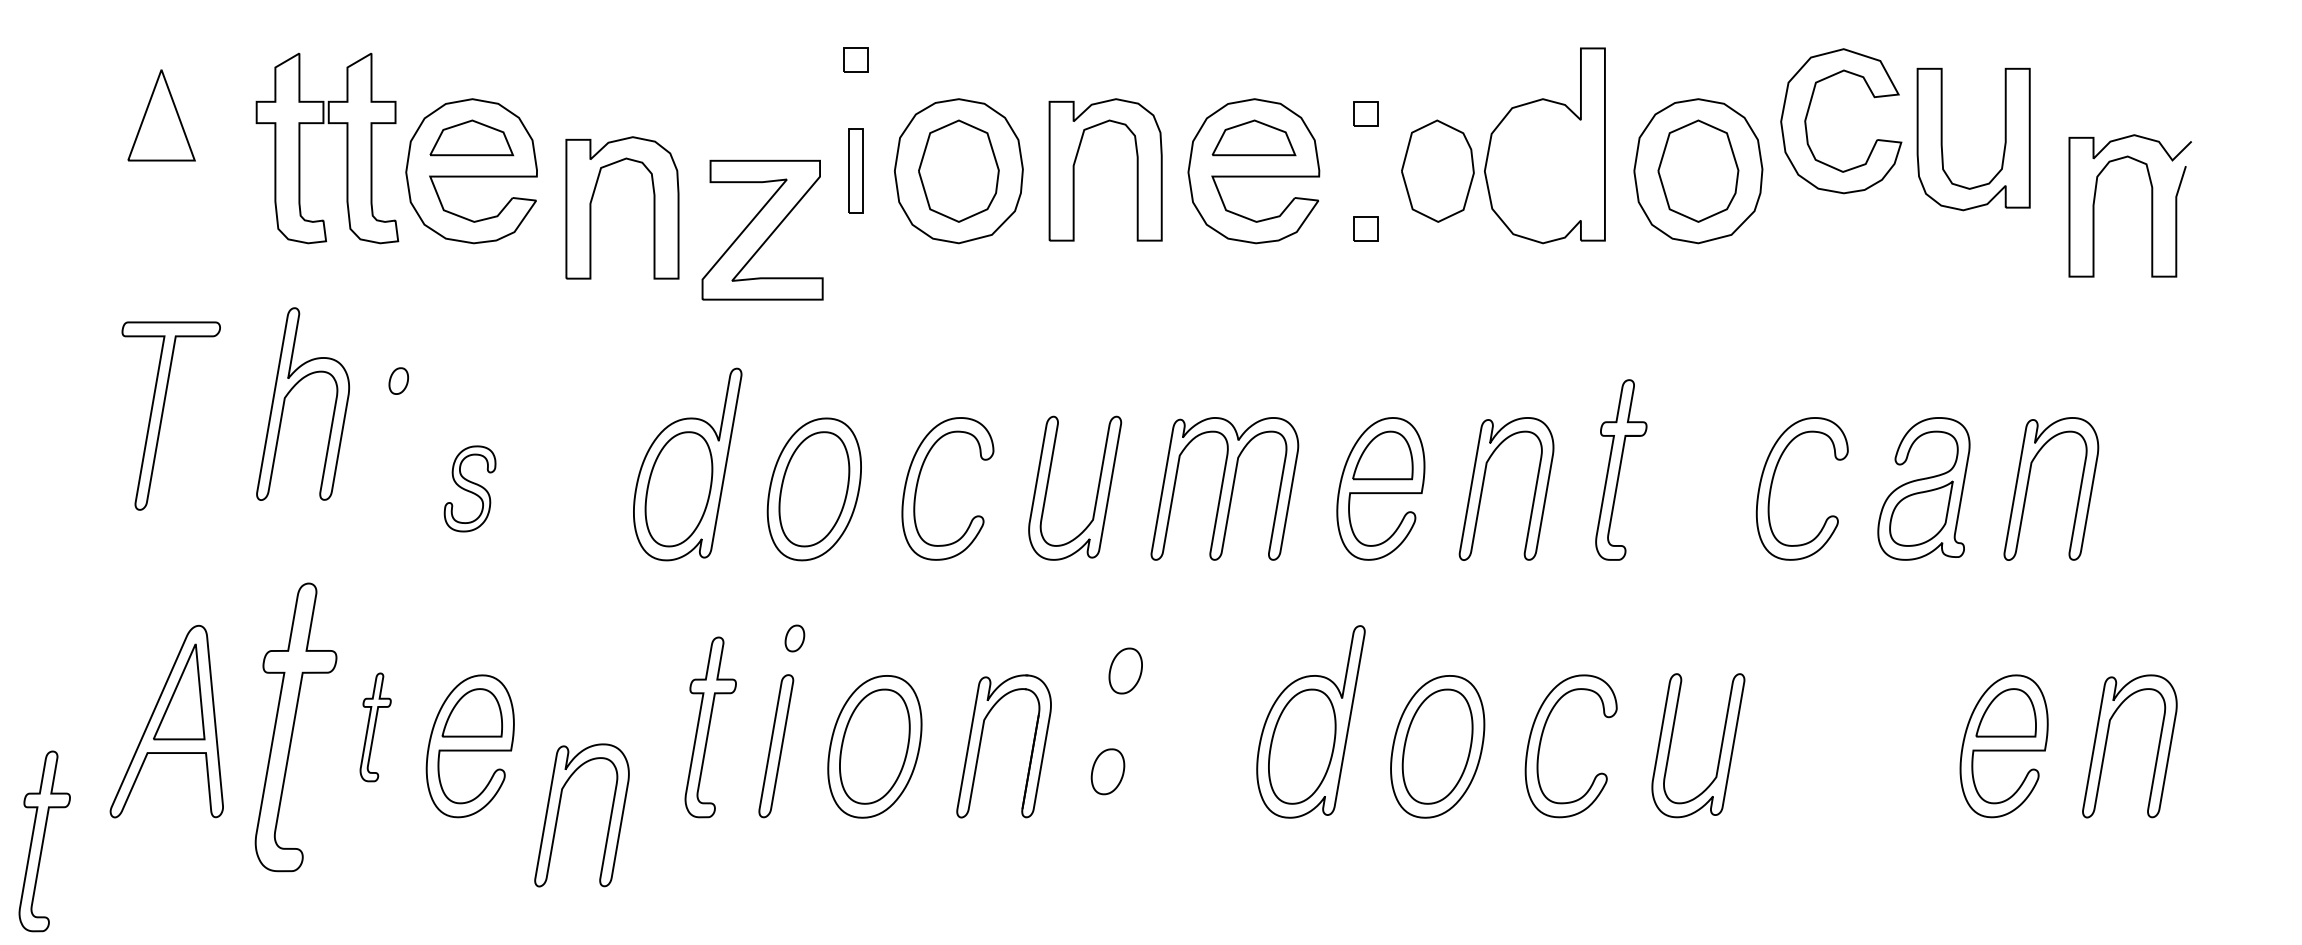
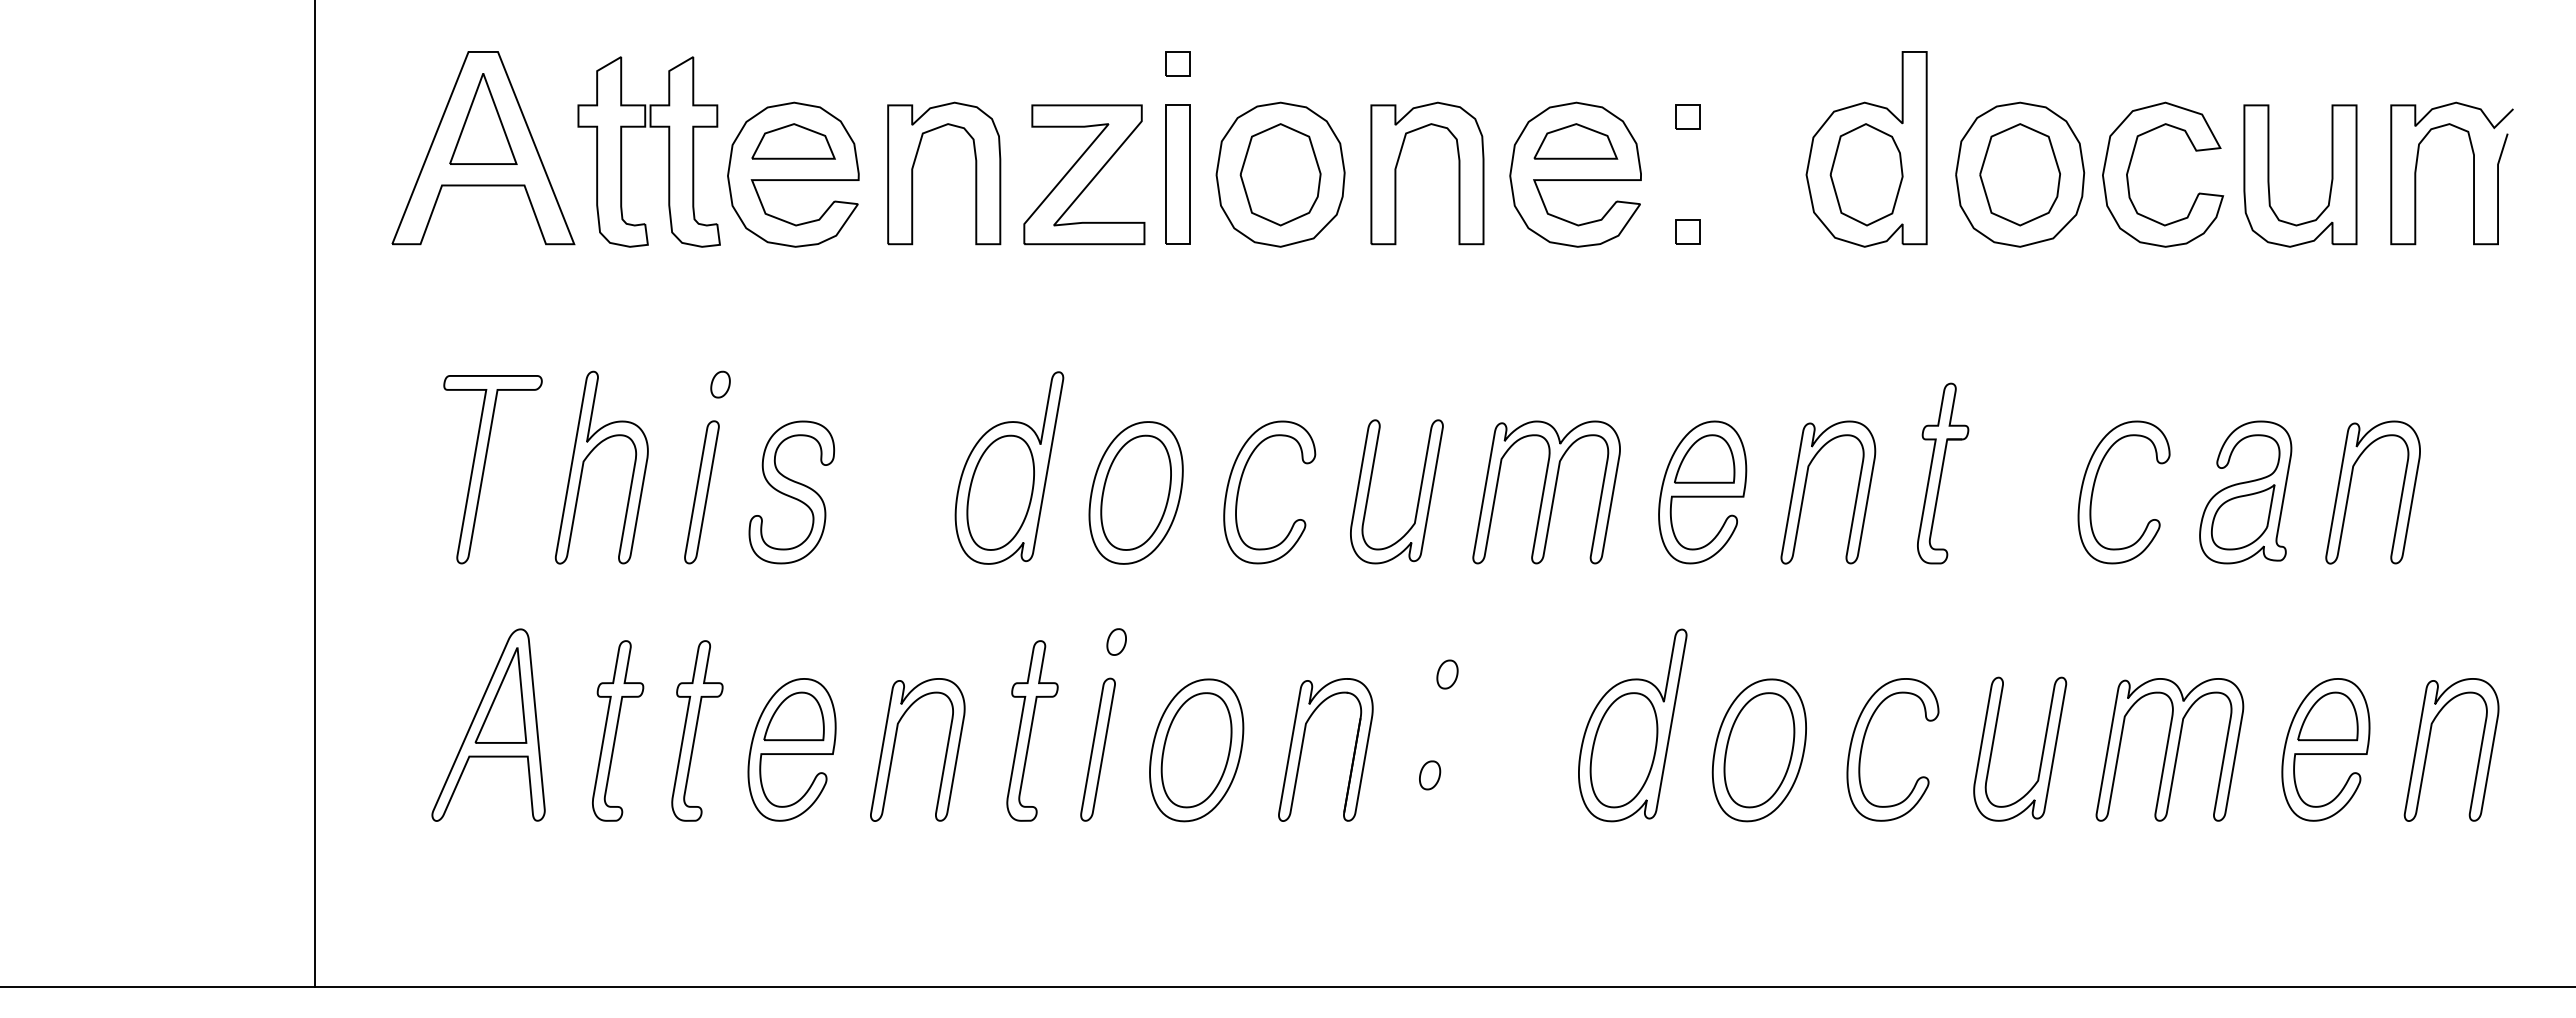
part: (1808, 112) -> (2130, 166), moved
part: (1942, 138) -> (2269, 175), moved
part: (161, 144) -> (483, 148), added
part: (855, 170) -> (1177, 174), size x1.67
part: (1437, 170) -> (1866, 174), moved
curve: (2151, 205) -> (2473, 173), moved
part: (591, 207) -> (913, 173), moved
part: (762, 229) -> (1084, 174), moved
part: (290, 391) -> (589, 455), moved
part: (163, 412) -> (485, 466), moved
part: (379, 488) -> (701, 492), added
part: (469, 488) -> (791, 492), size x1.67
part: (1125, 670) -> (1447, 674), size x0.62
part: (296, 726) -> (618, 730), size x0.62
part: (375, 726) -> (697, 730), size x1.67
part: (1847, 745) -> (2169, 749), added
part: (1108, 771) -> (1430, 775), size x0.62
part: (559, 809) -> (895, 744), moved
part: (44, 840) -> (366, 844), removed

